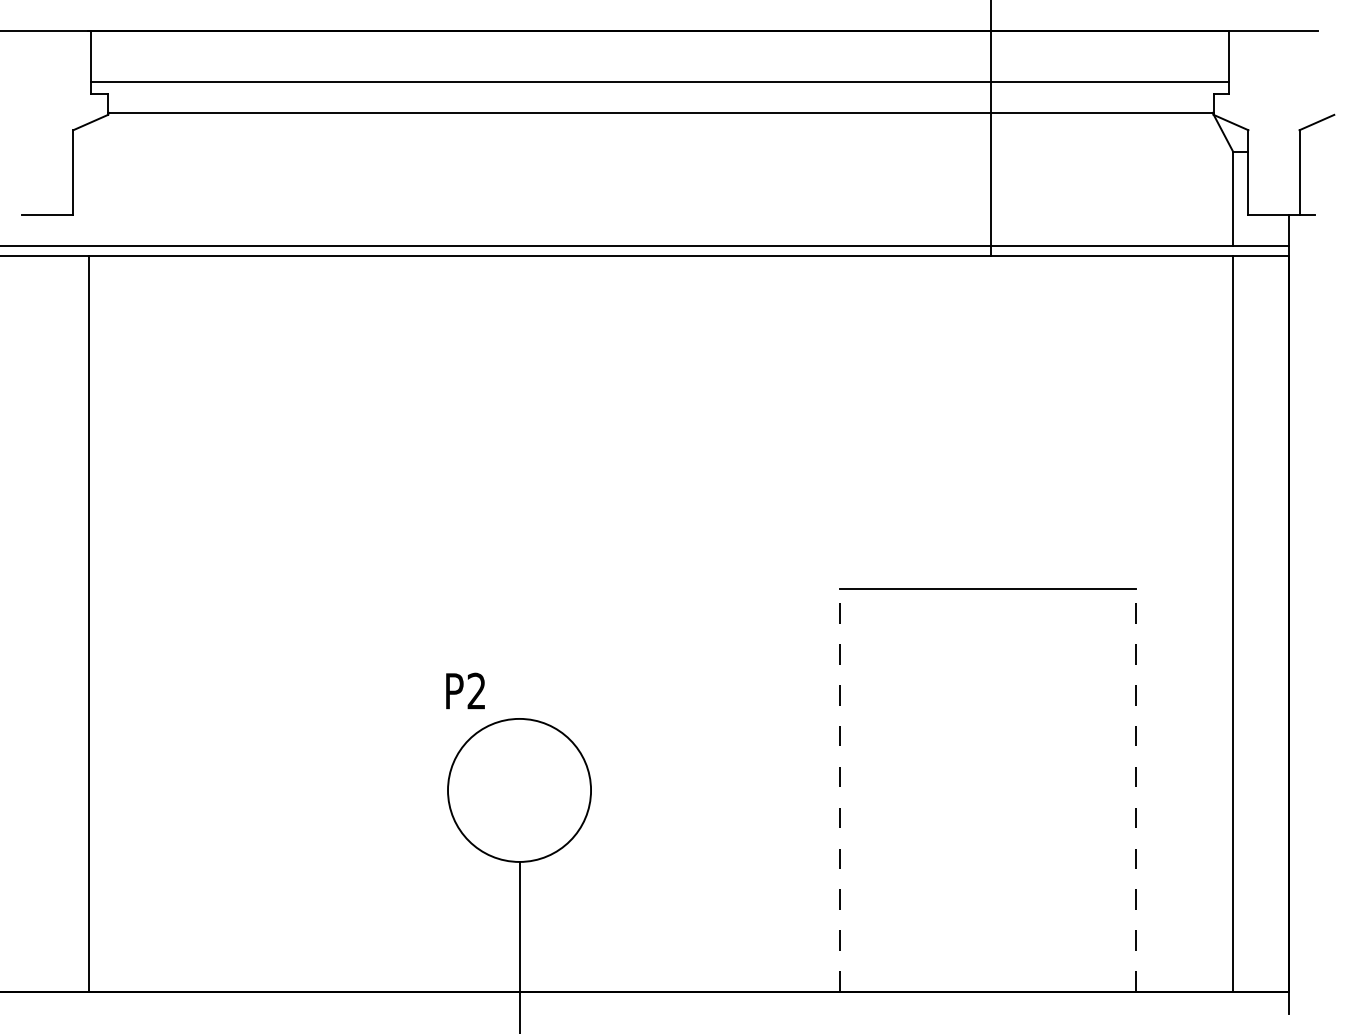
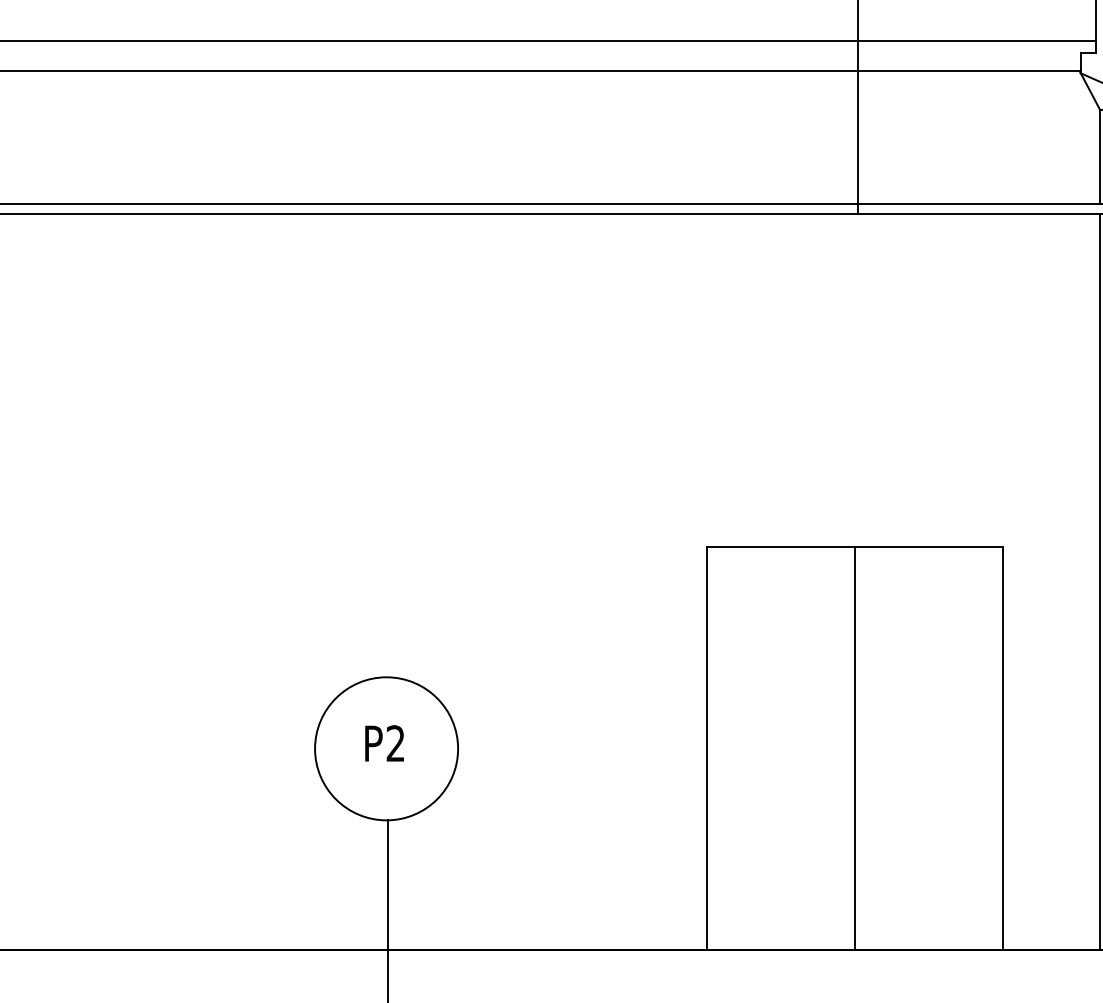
text: (465, 690) -> (384, 742), moved
line: (839, 789) -> (706, 747), dashed -> solid
line: (1136, 789) -> (1003, 747), dashed -> solid
line: (987, 790) -> (854, 748), added

